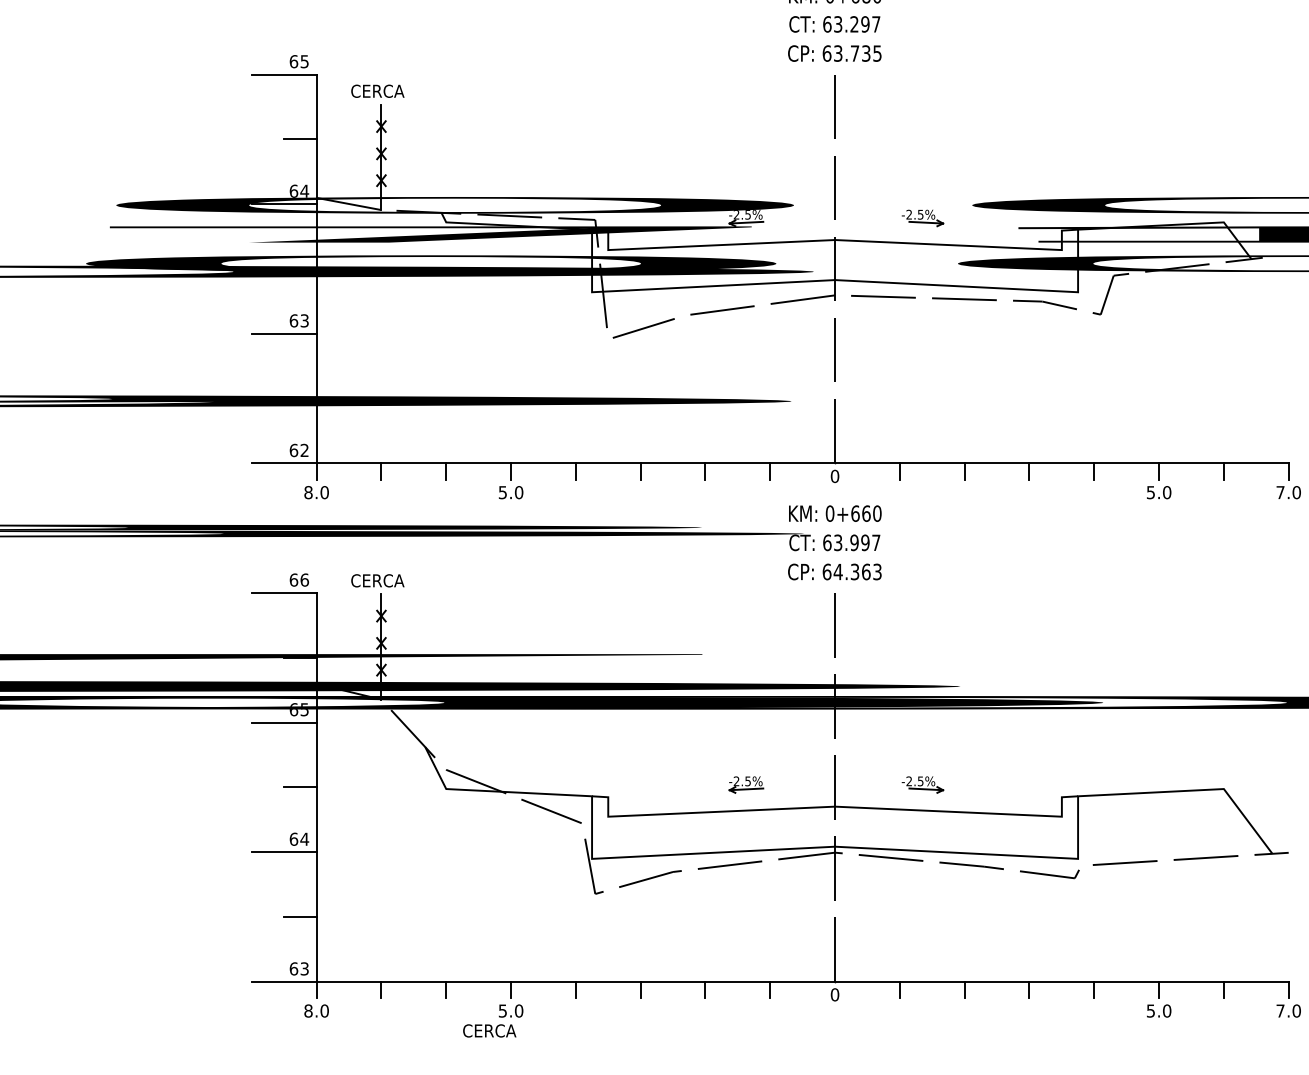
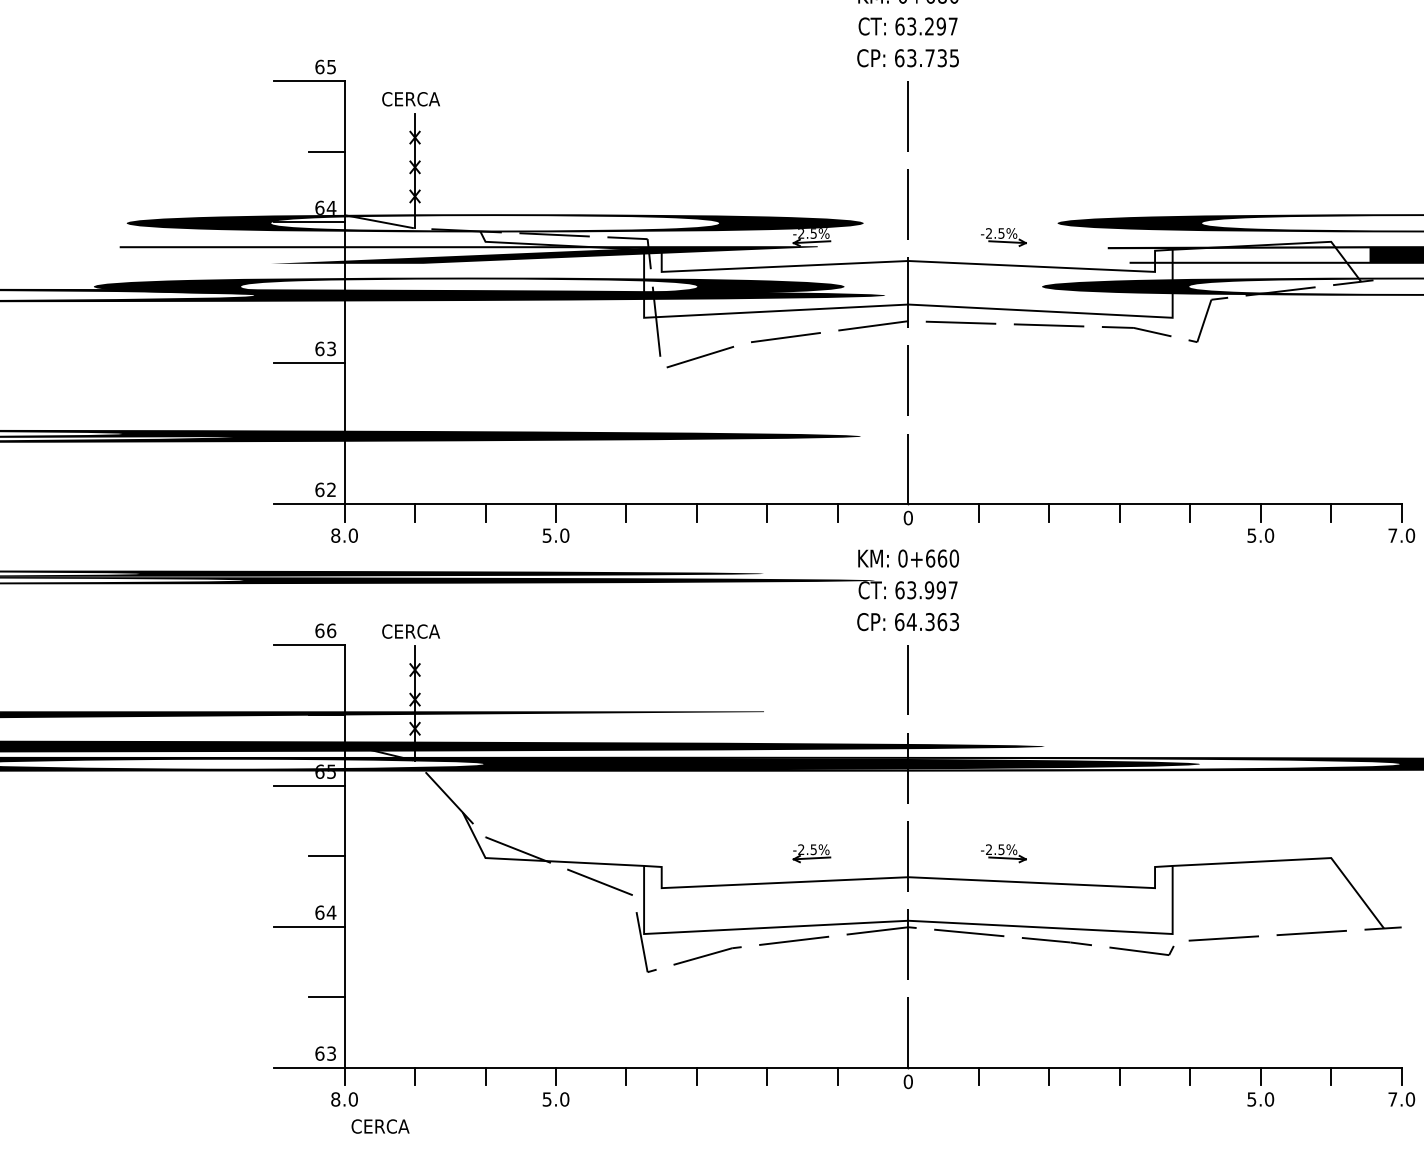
text: (489, 1030) -> (380, 1126), moved

